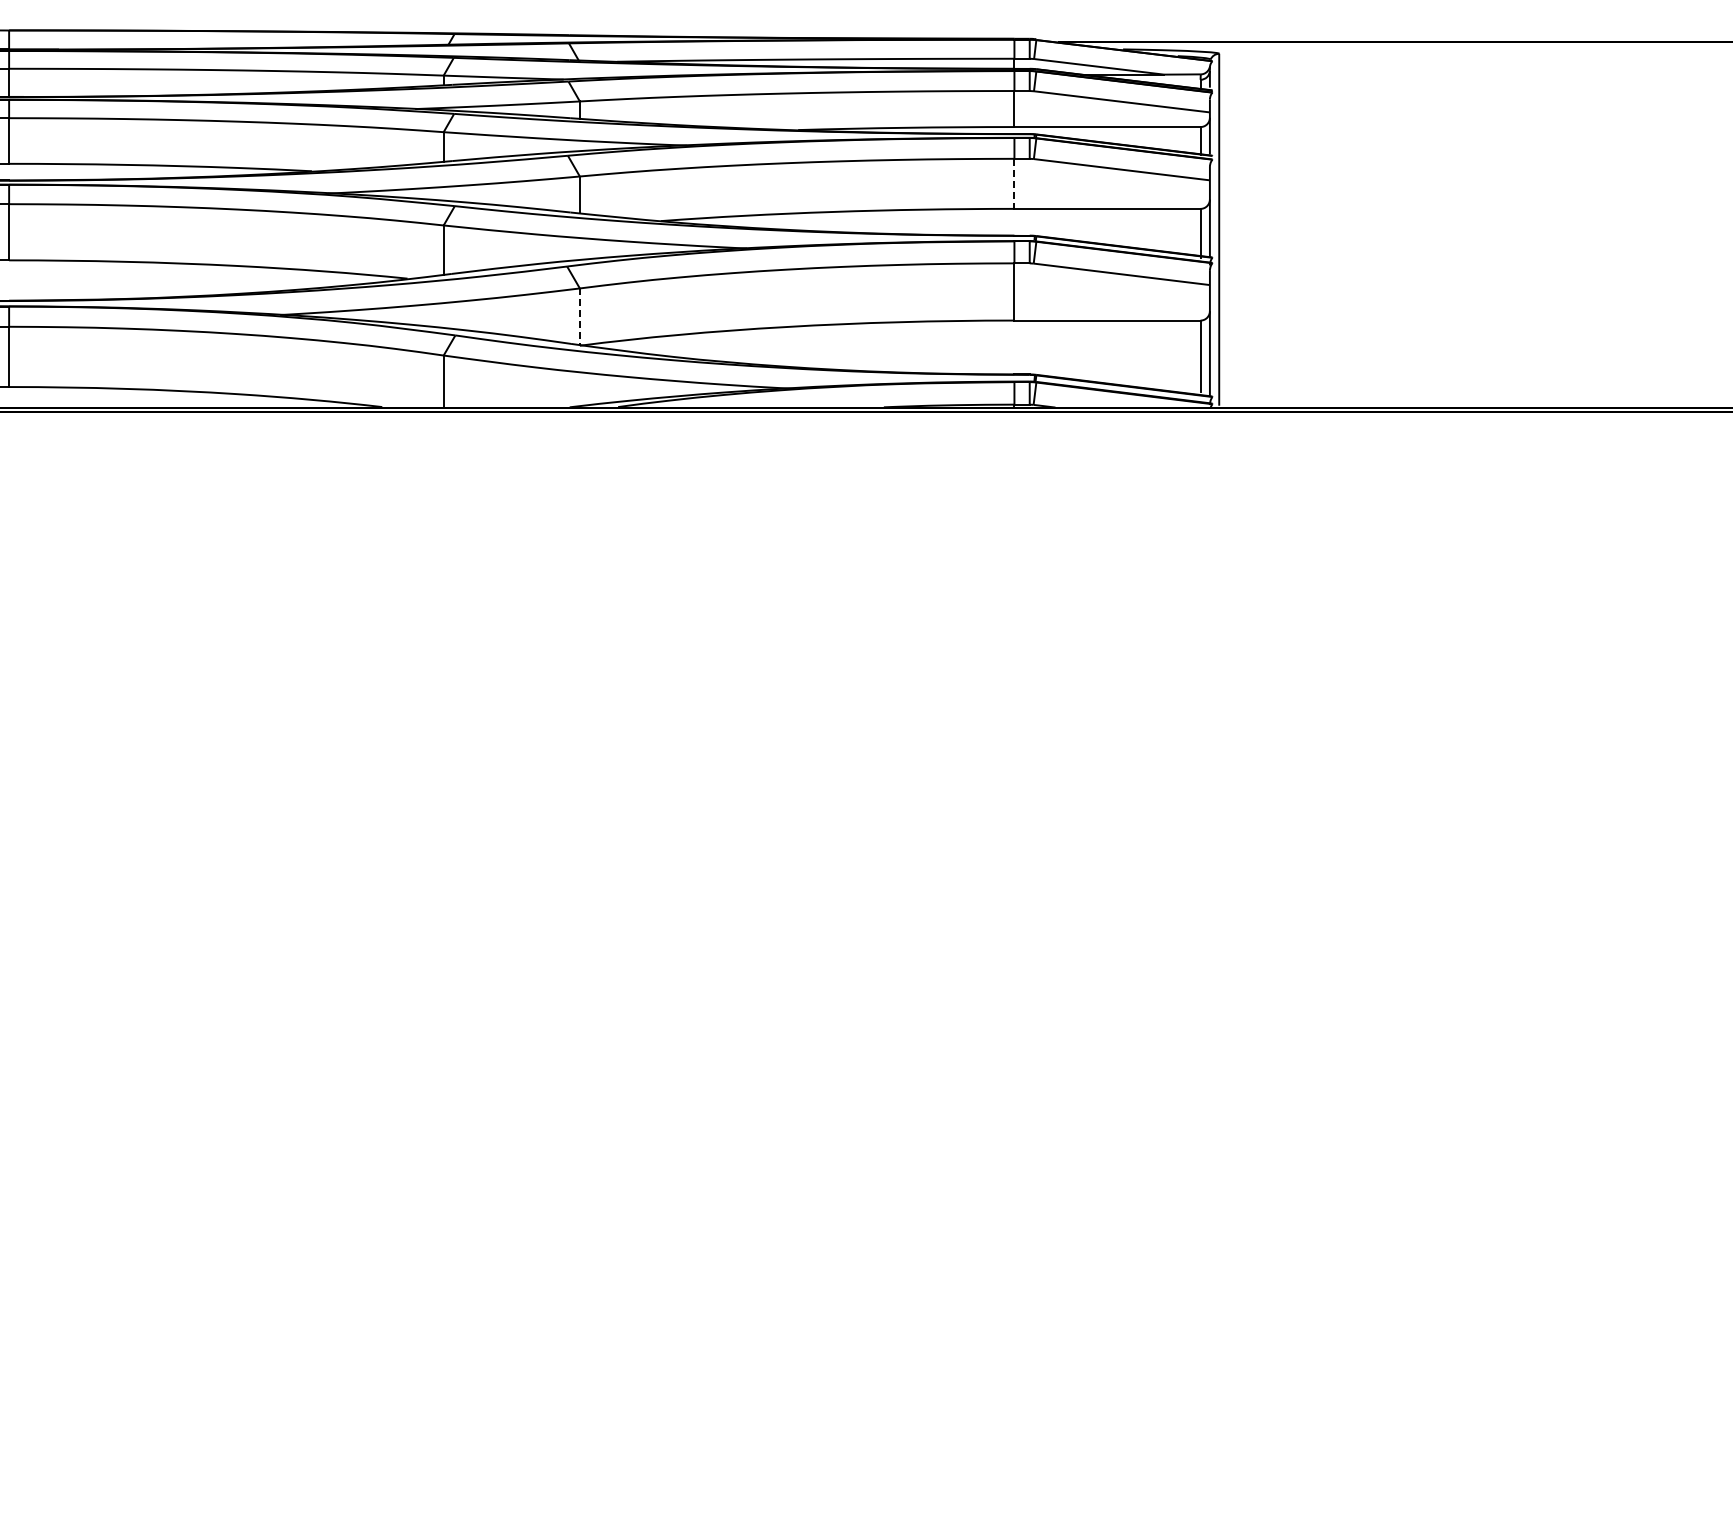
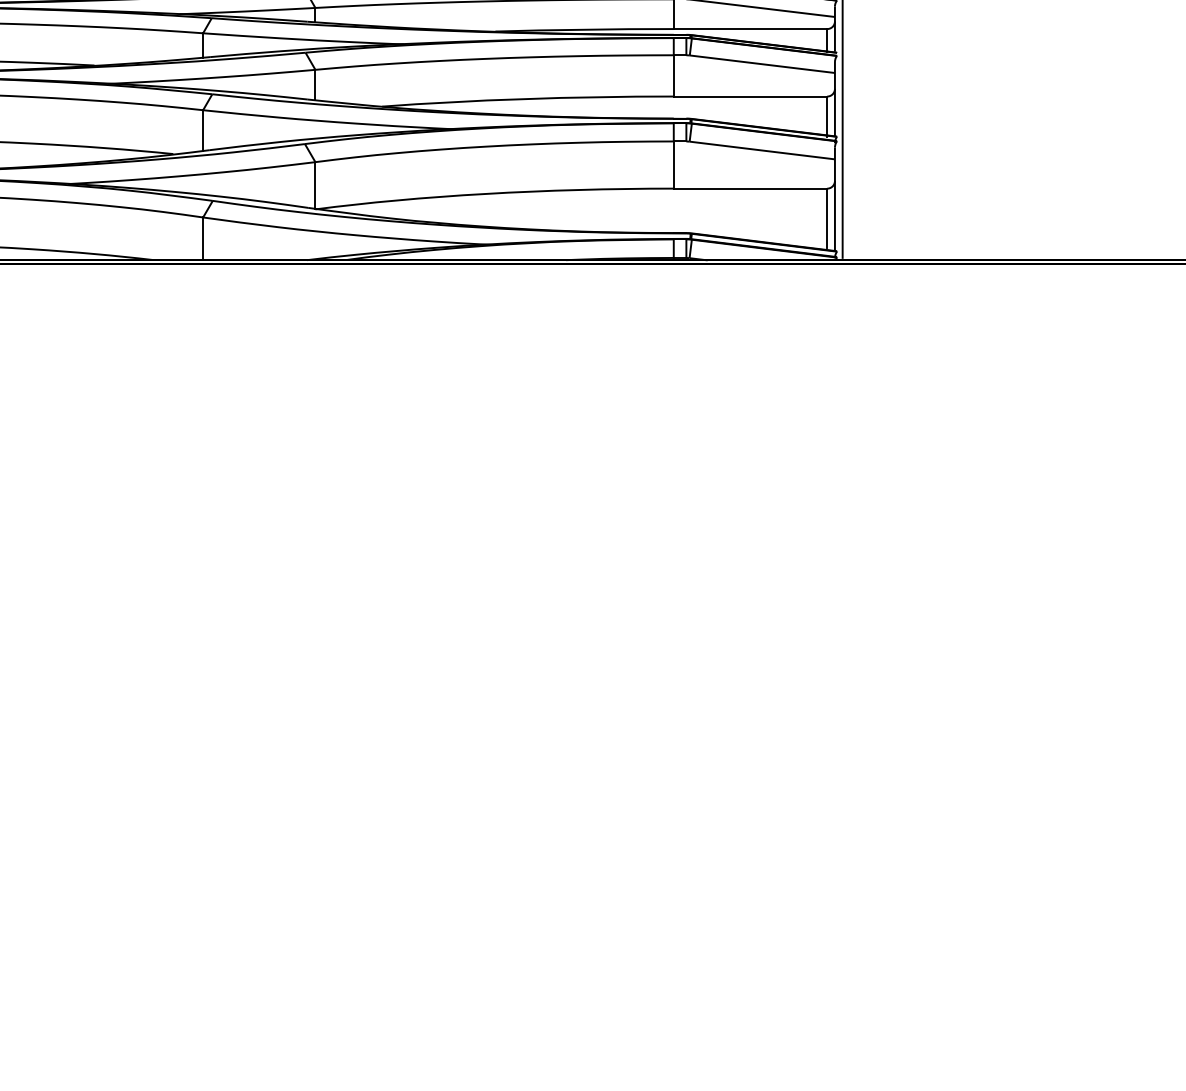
line: (1014, 184) -> (673, 76), dashed -> solid
line: (579, 317) -> (315, 186), dashed -> solid

